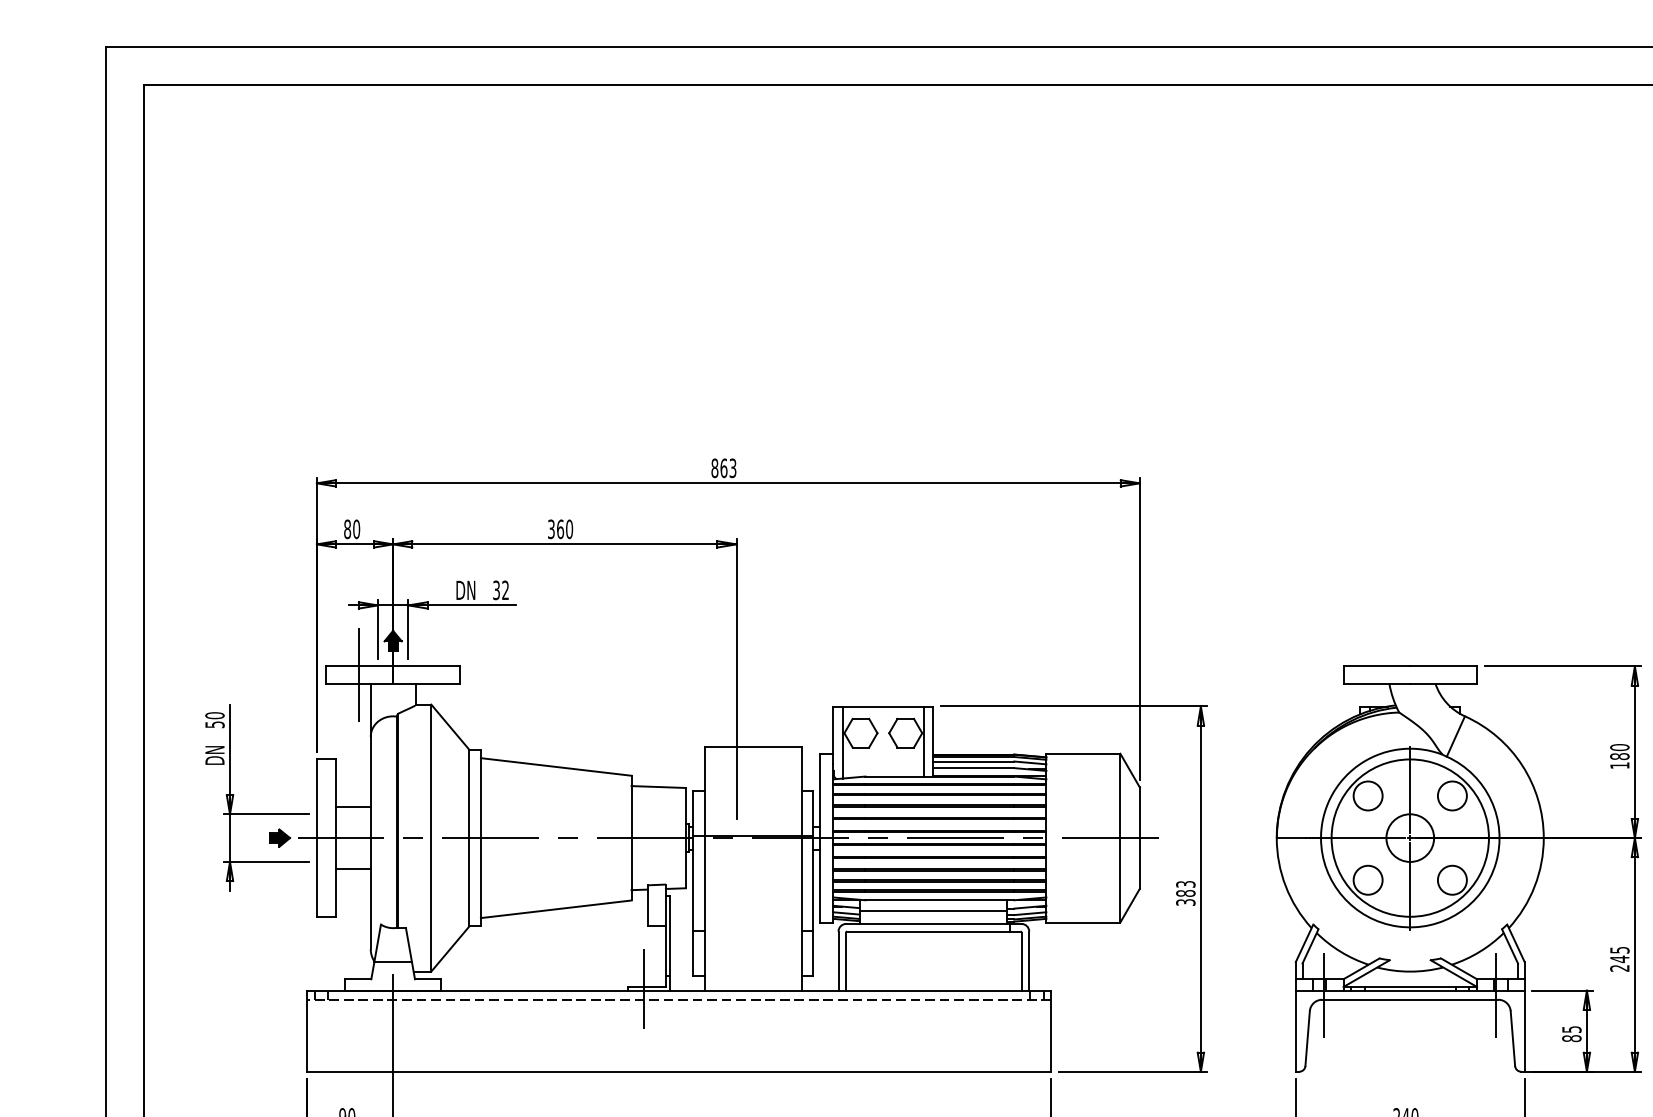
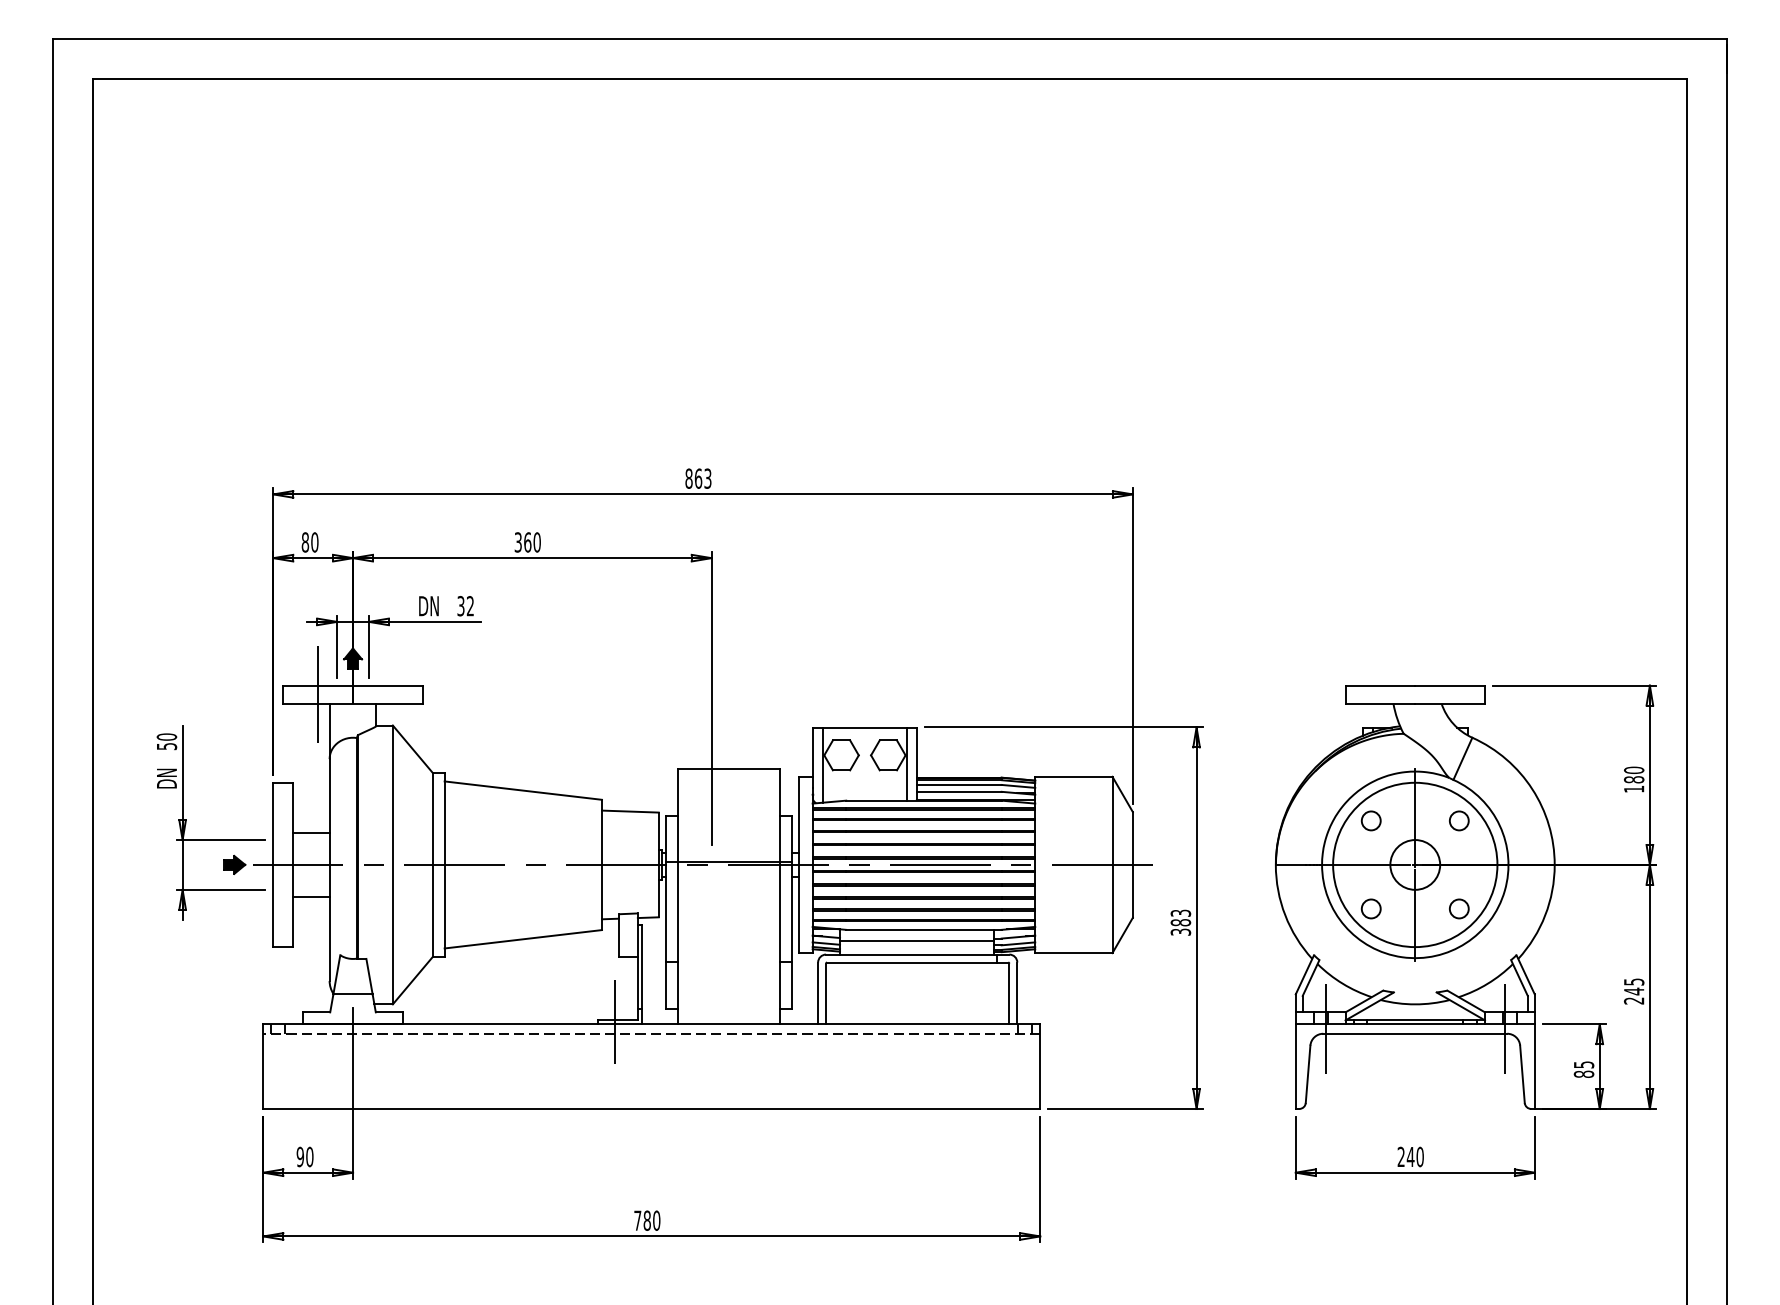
circle: (1367, 795) -> (1370, 820), size x0.62
circle: (1451, 795) -> (1458, 820), size x0.62
circle: (1367, 879) -> (1370, 908), size x0.62
circle: (1451, 879) -> (1458, 908), size x0.62

